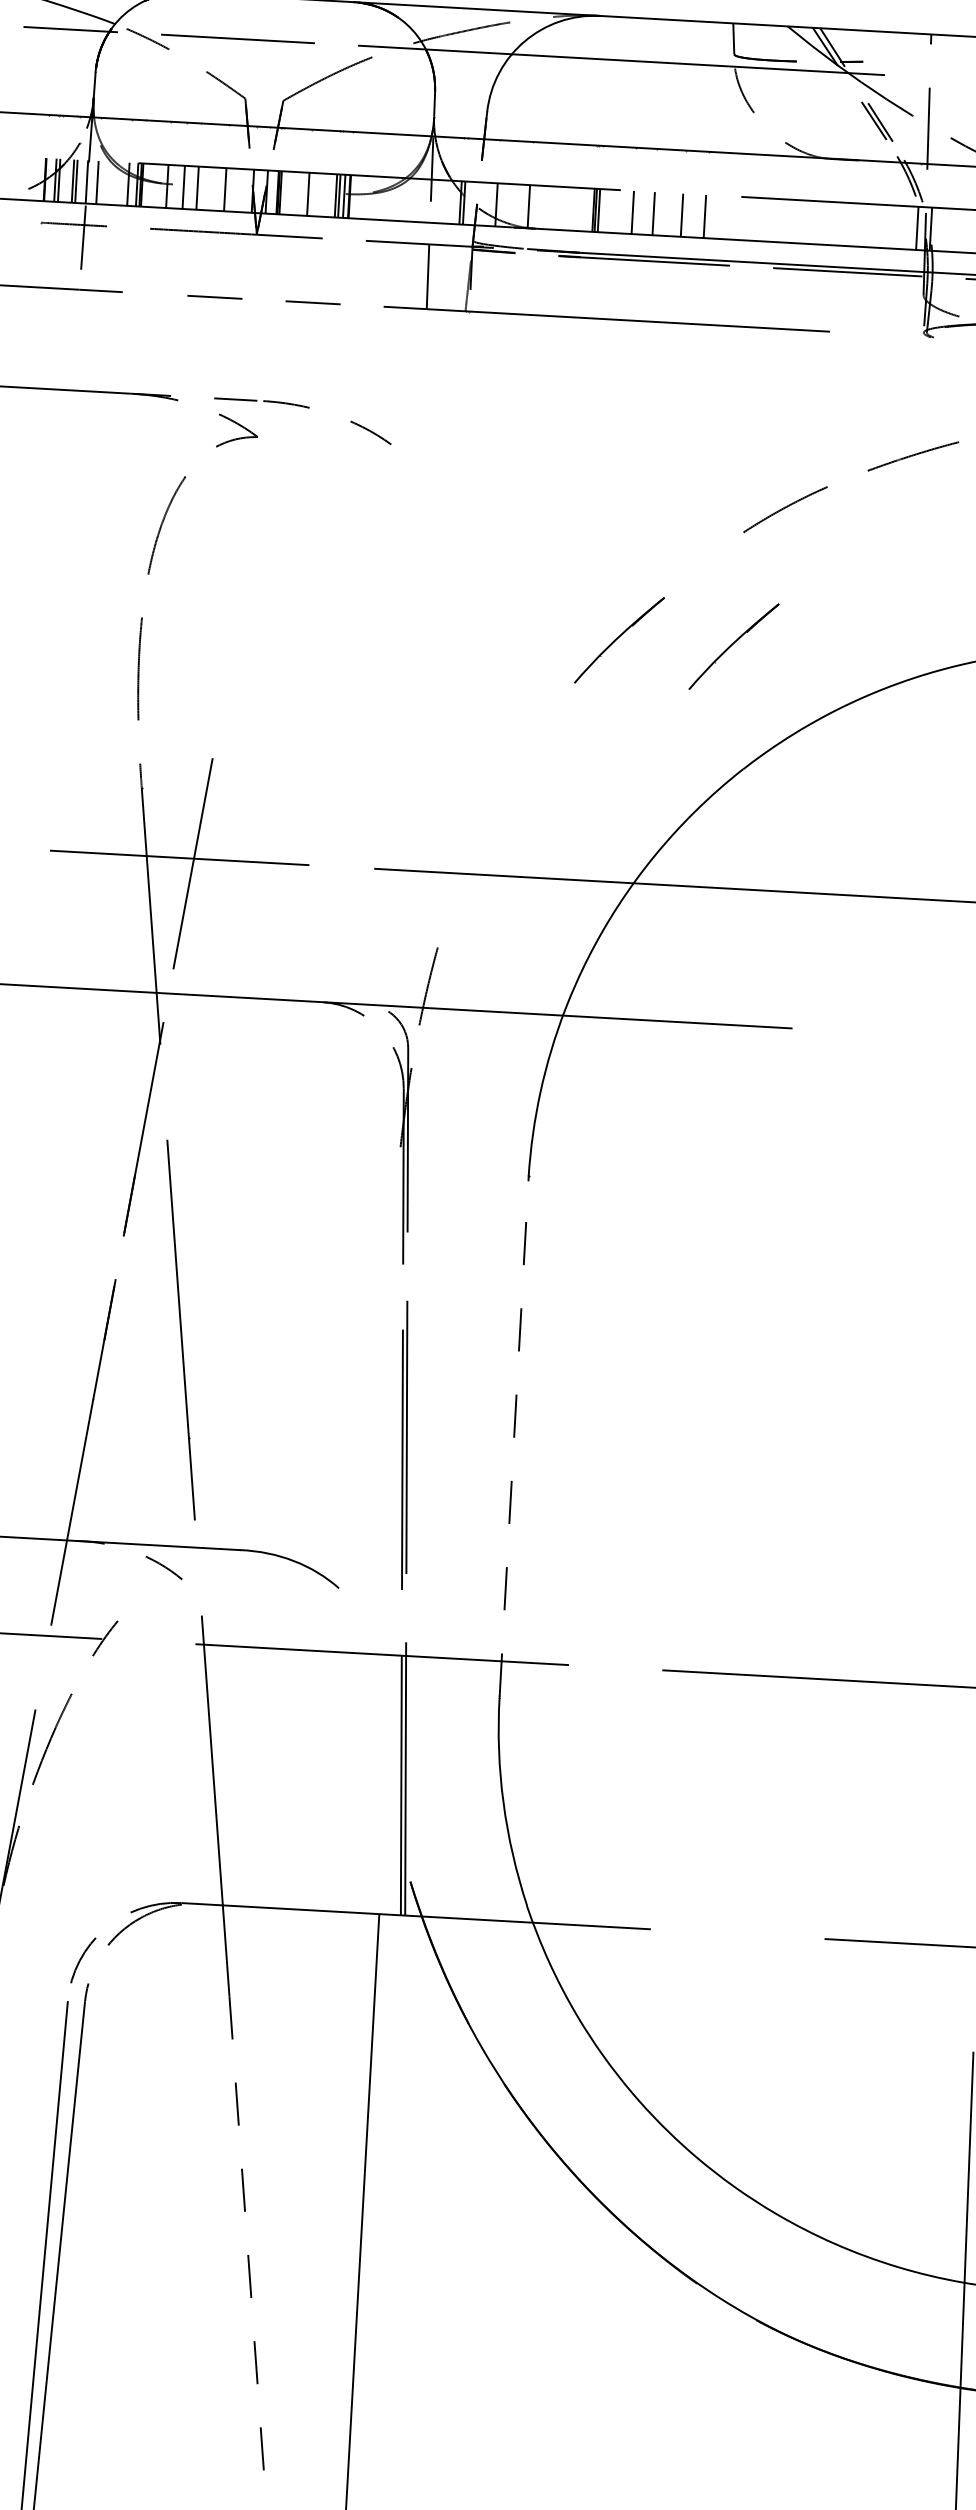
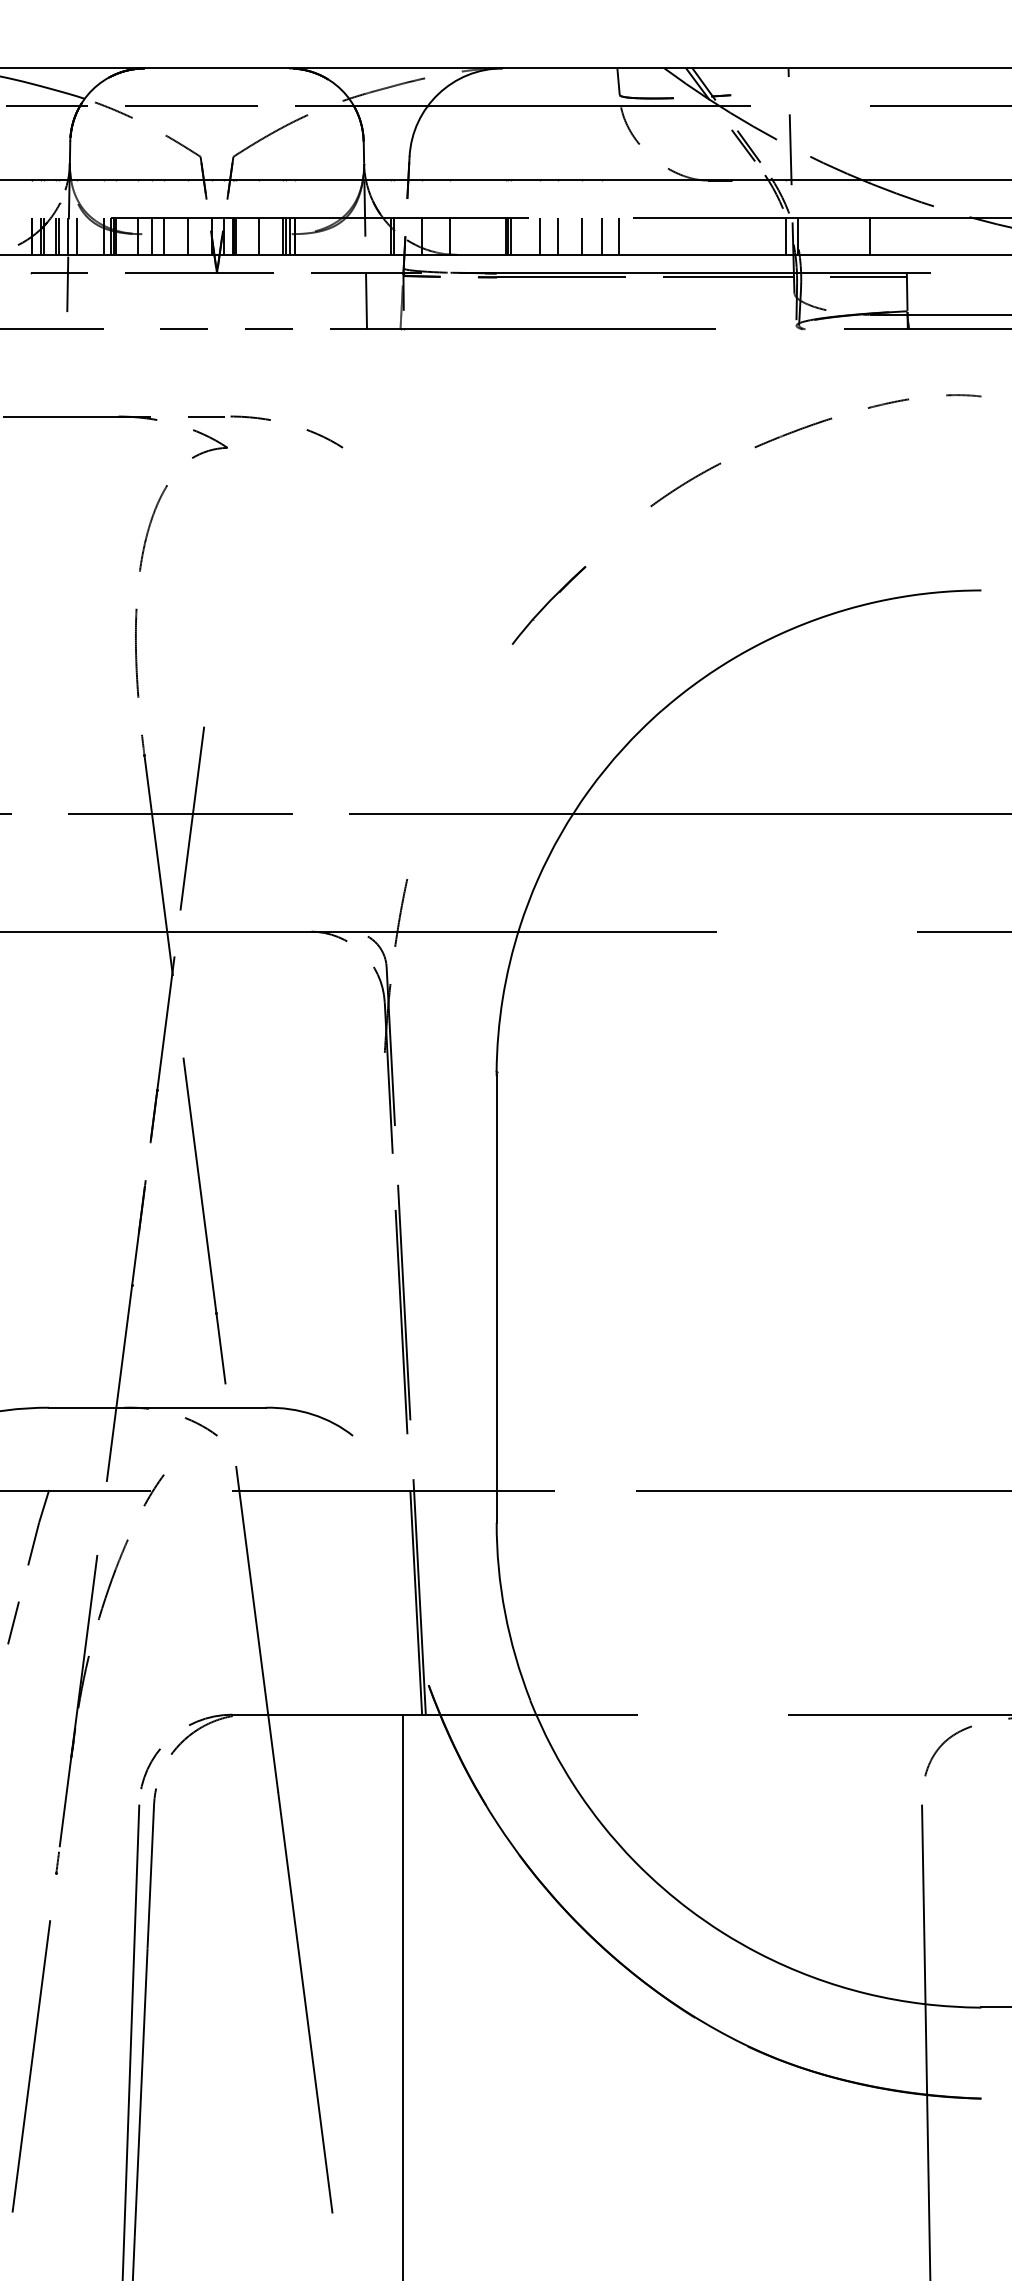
line: (723, 216) -> (618, 235), added
part: (734, 646) -> (648, 605), removed
line: (513, 1437) -> (496, 1297), dashed -> solid
line: (247, 2240) -> (305, 2002), dashed -> solid

